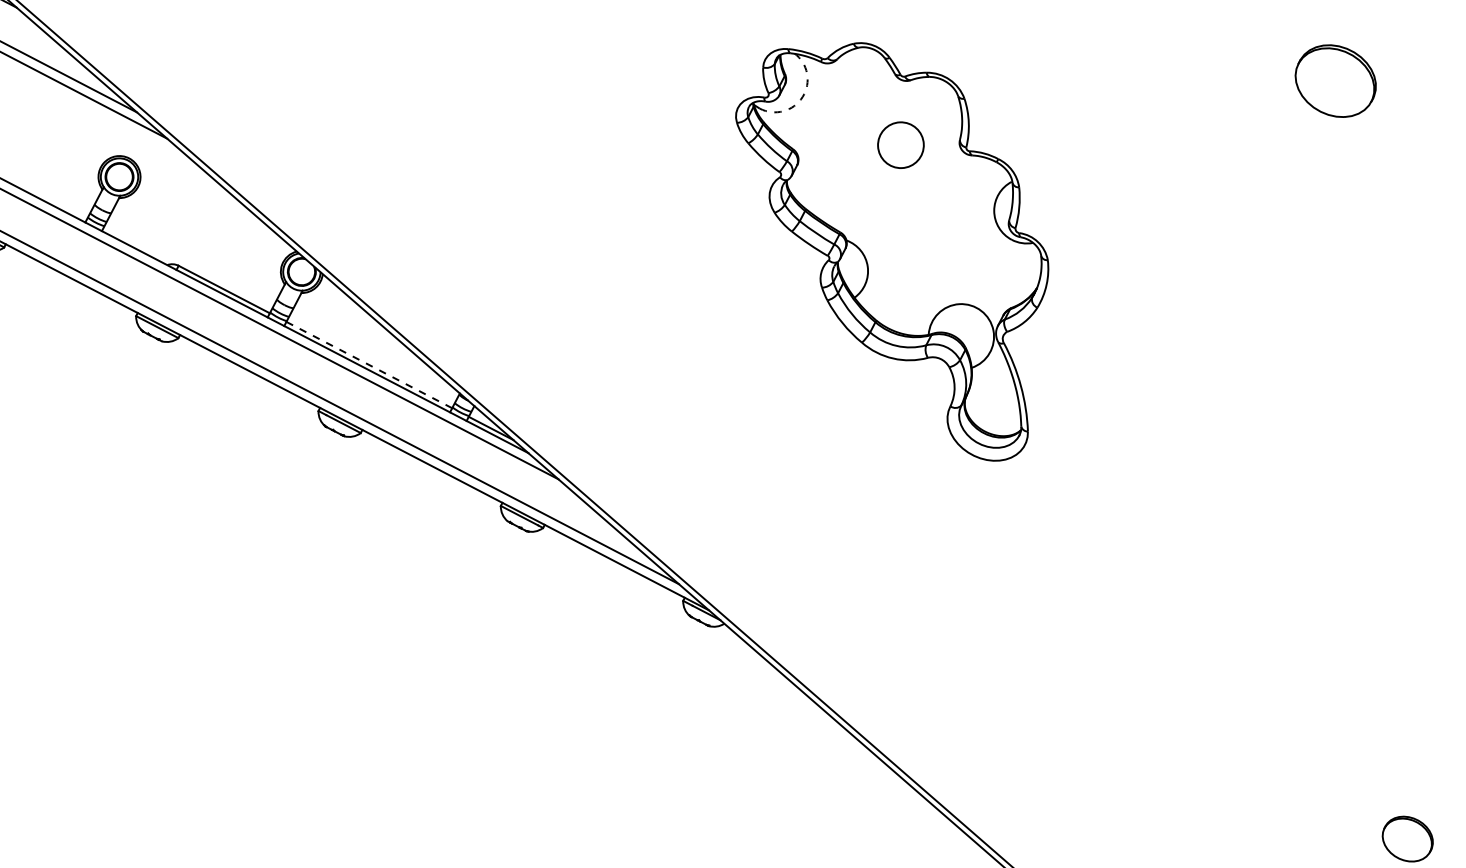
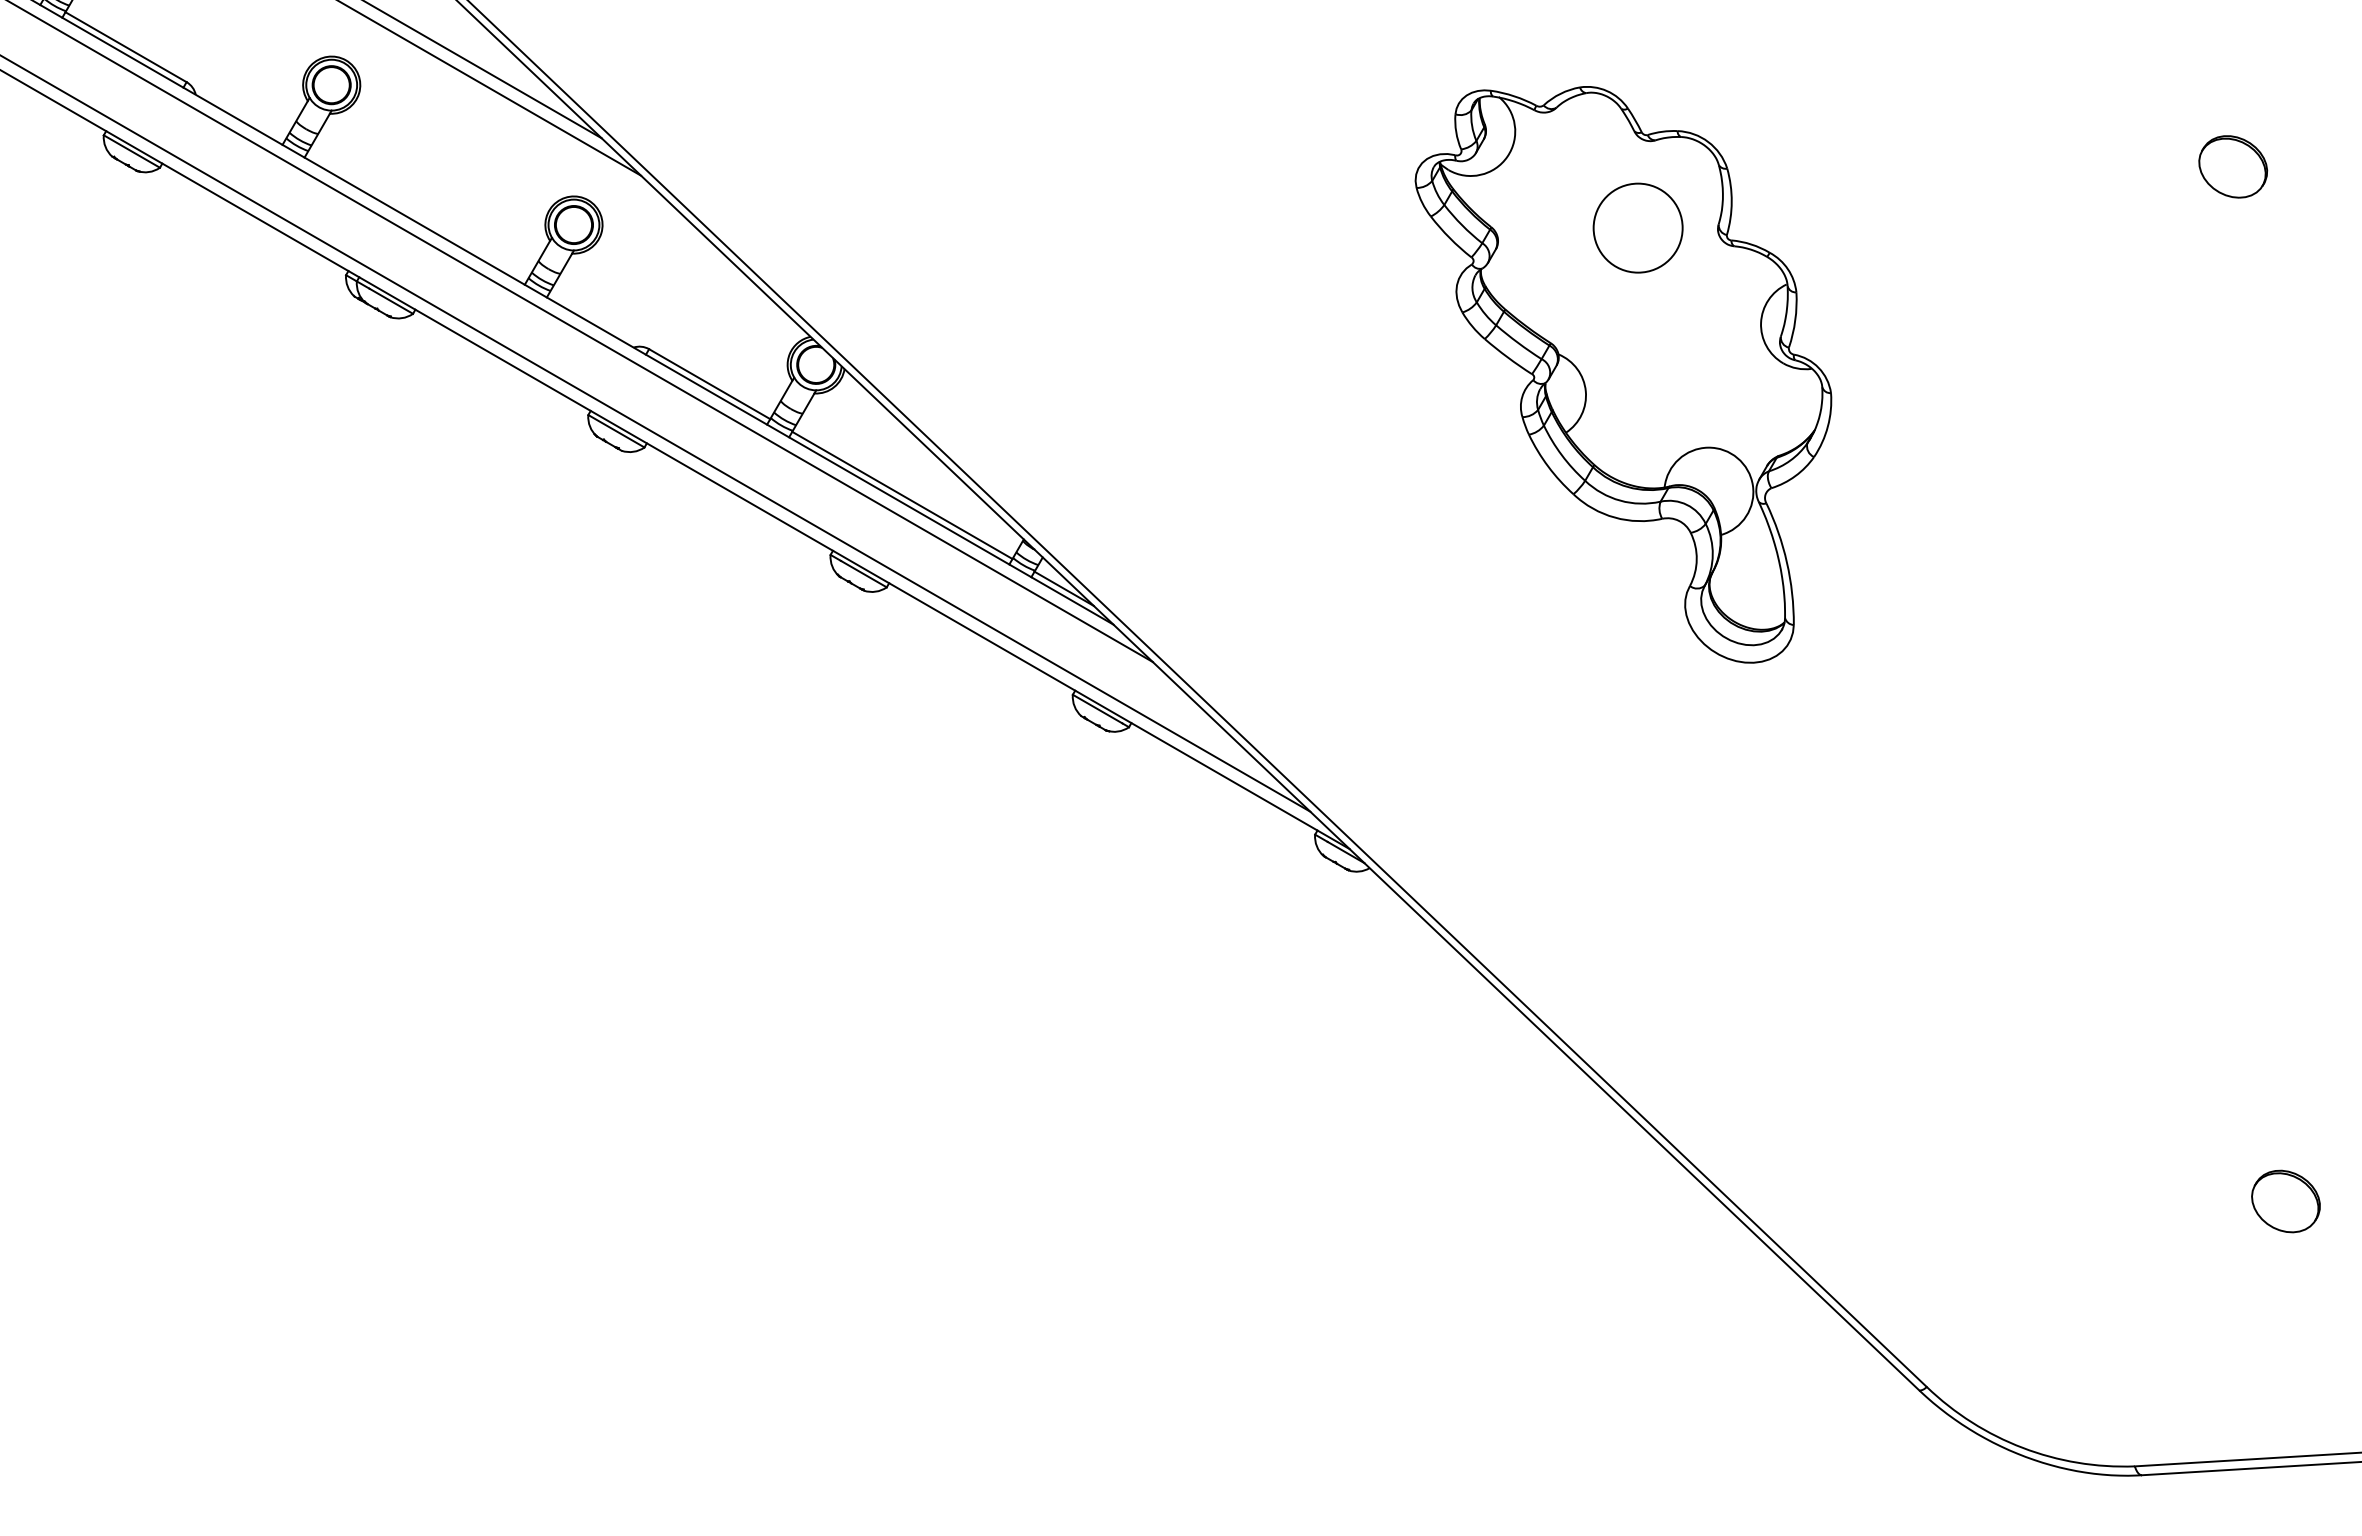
part: (1336, 80) -> (2233, 166), size x0.62
arc: (802, 96) -> (1507, 156), dashed -> solid
circle: (900, 144) -> (1637, 227), size x1.43
line: (369, 365) -> (902, 495), dashed -> solid

